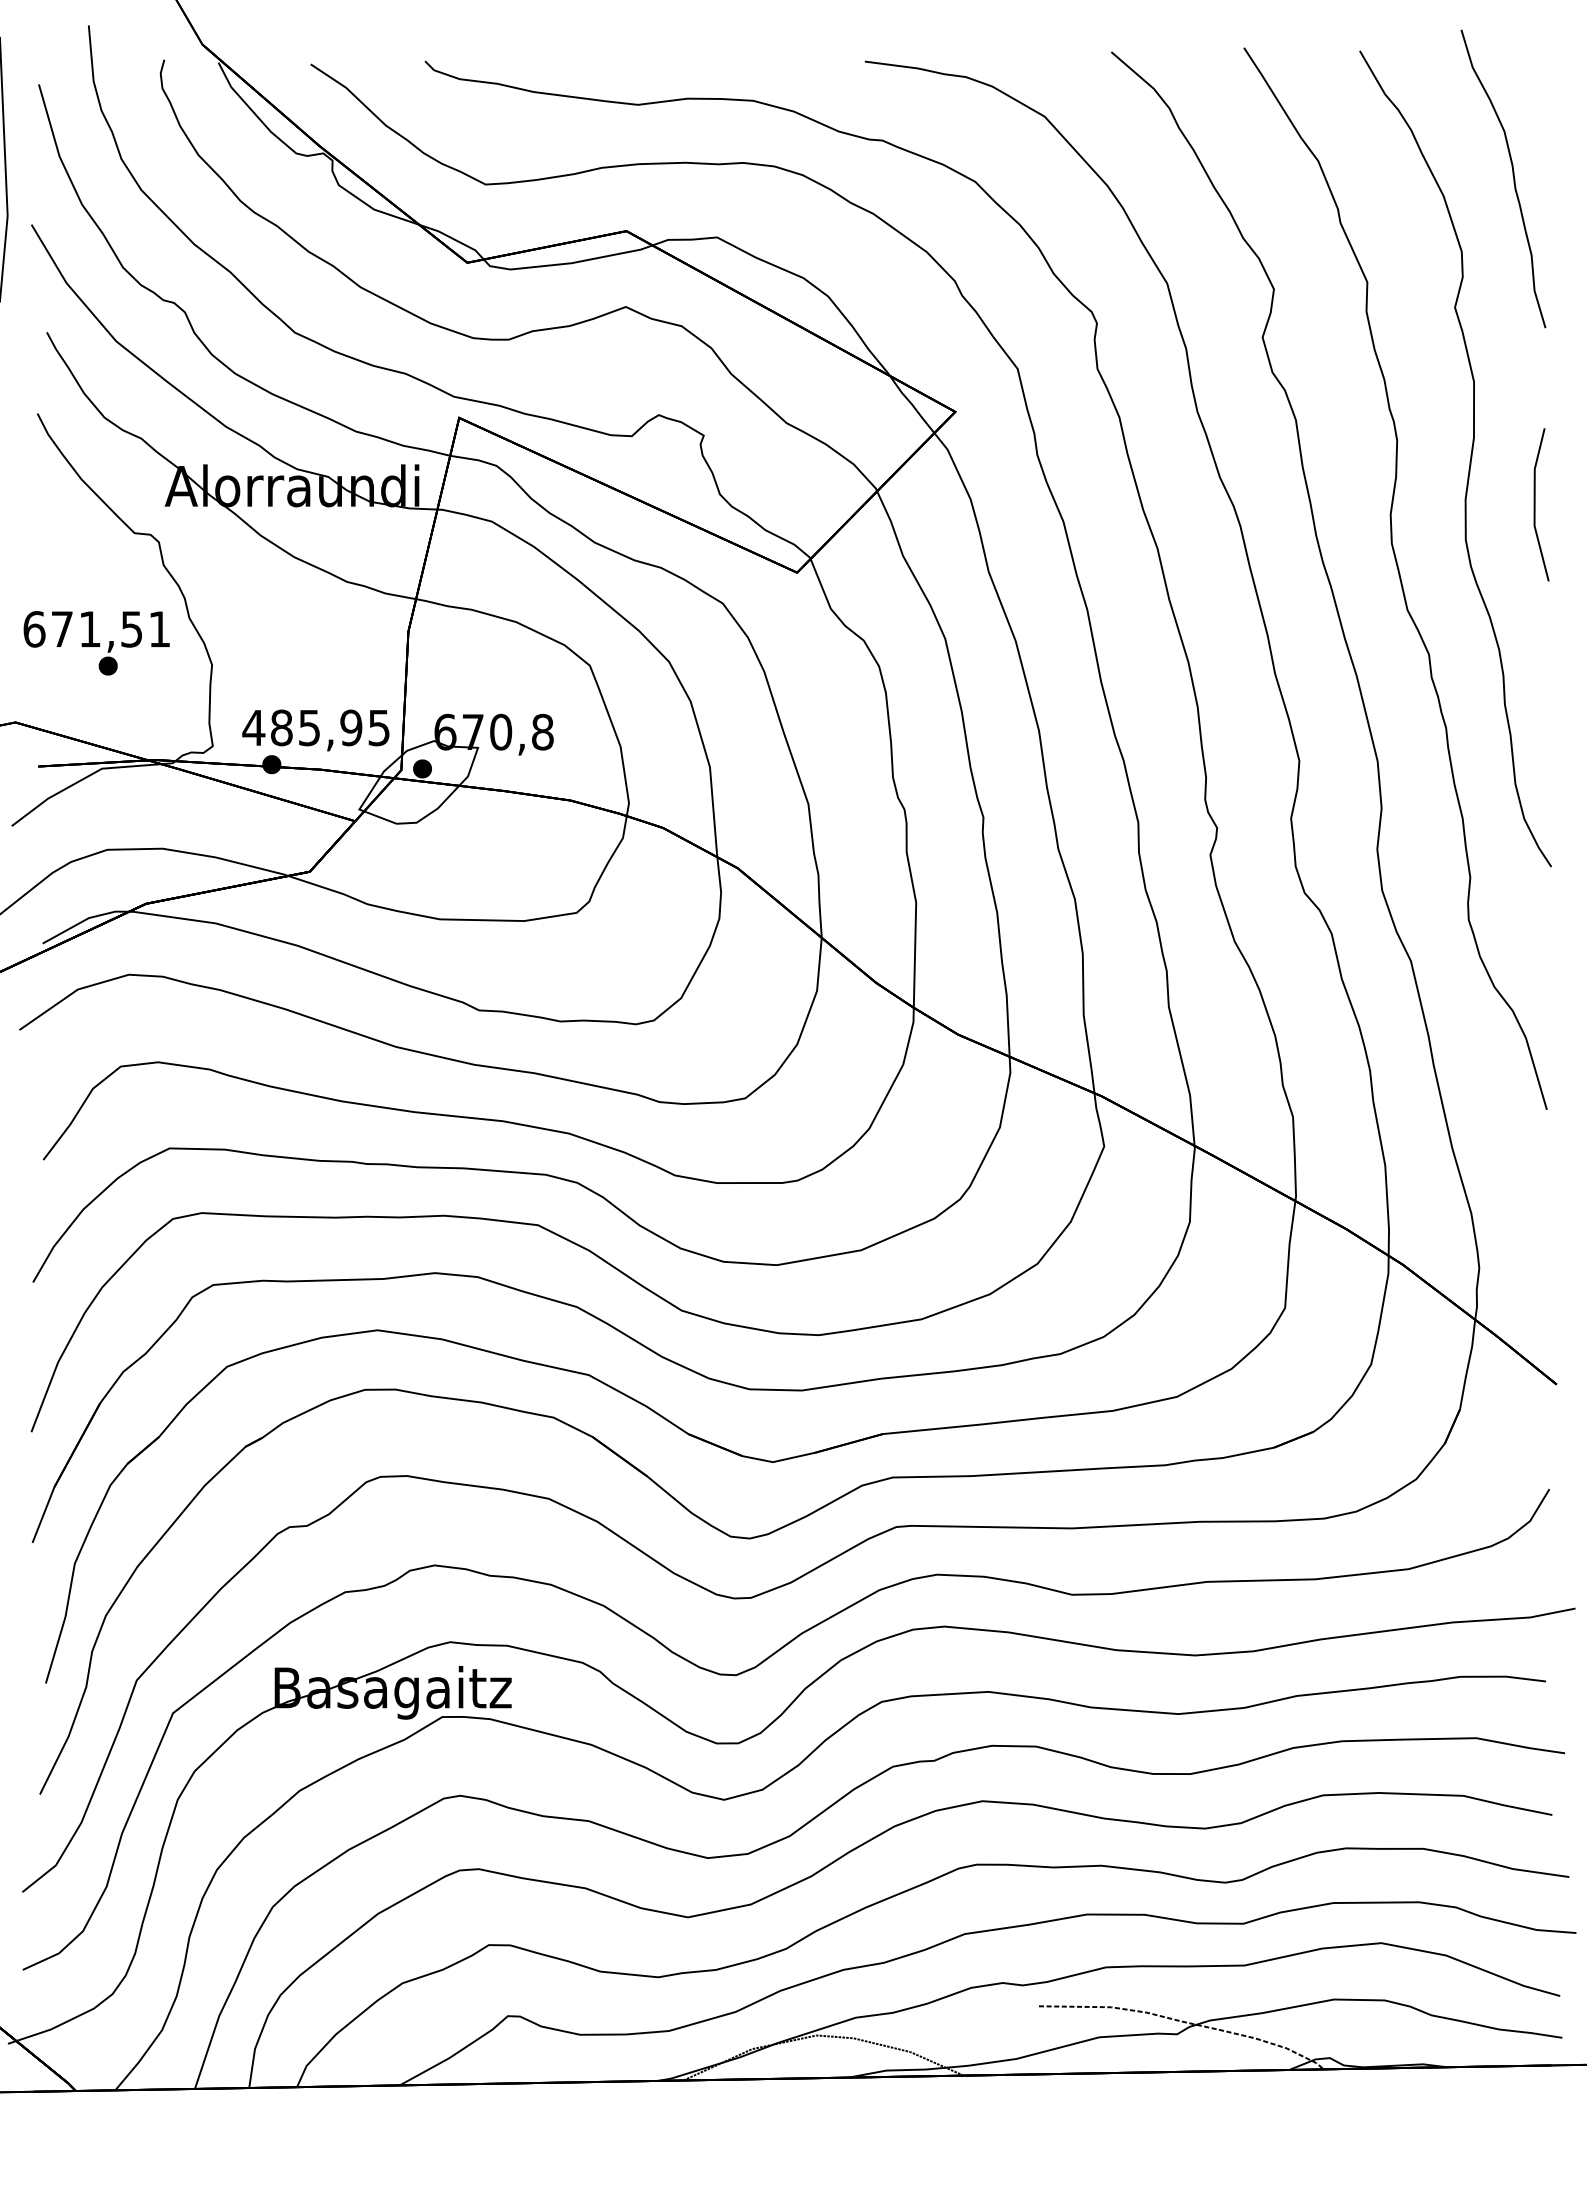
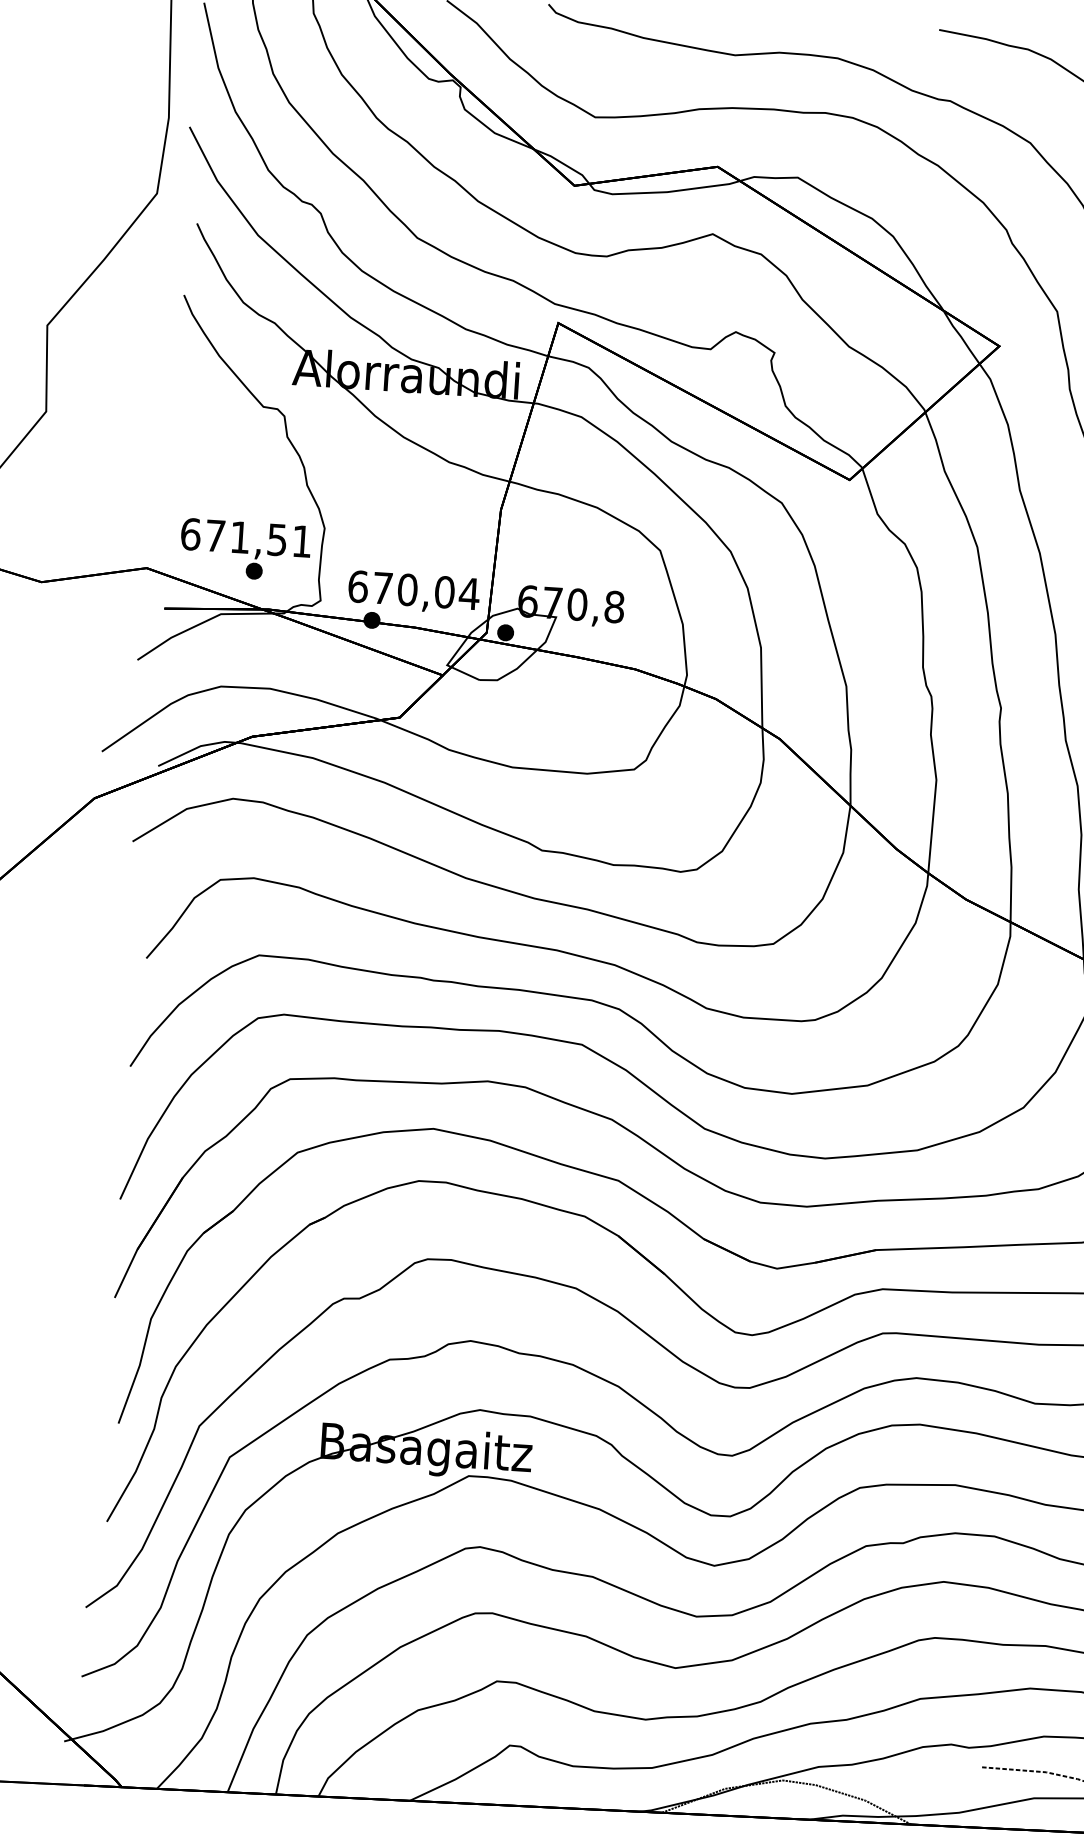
text: (96, 643) -> (245, 550), moved
text: (316, 727) -> (413, 589), 485,95 -> 670,04

